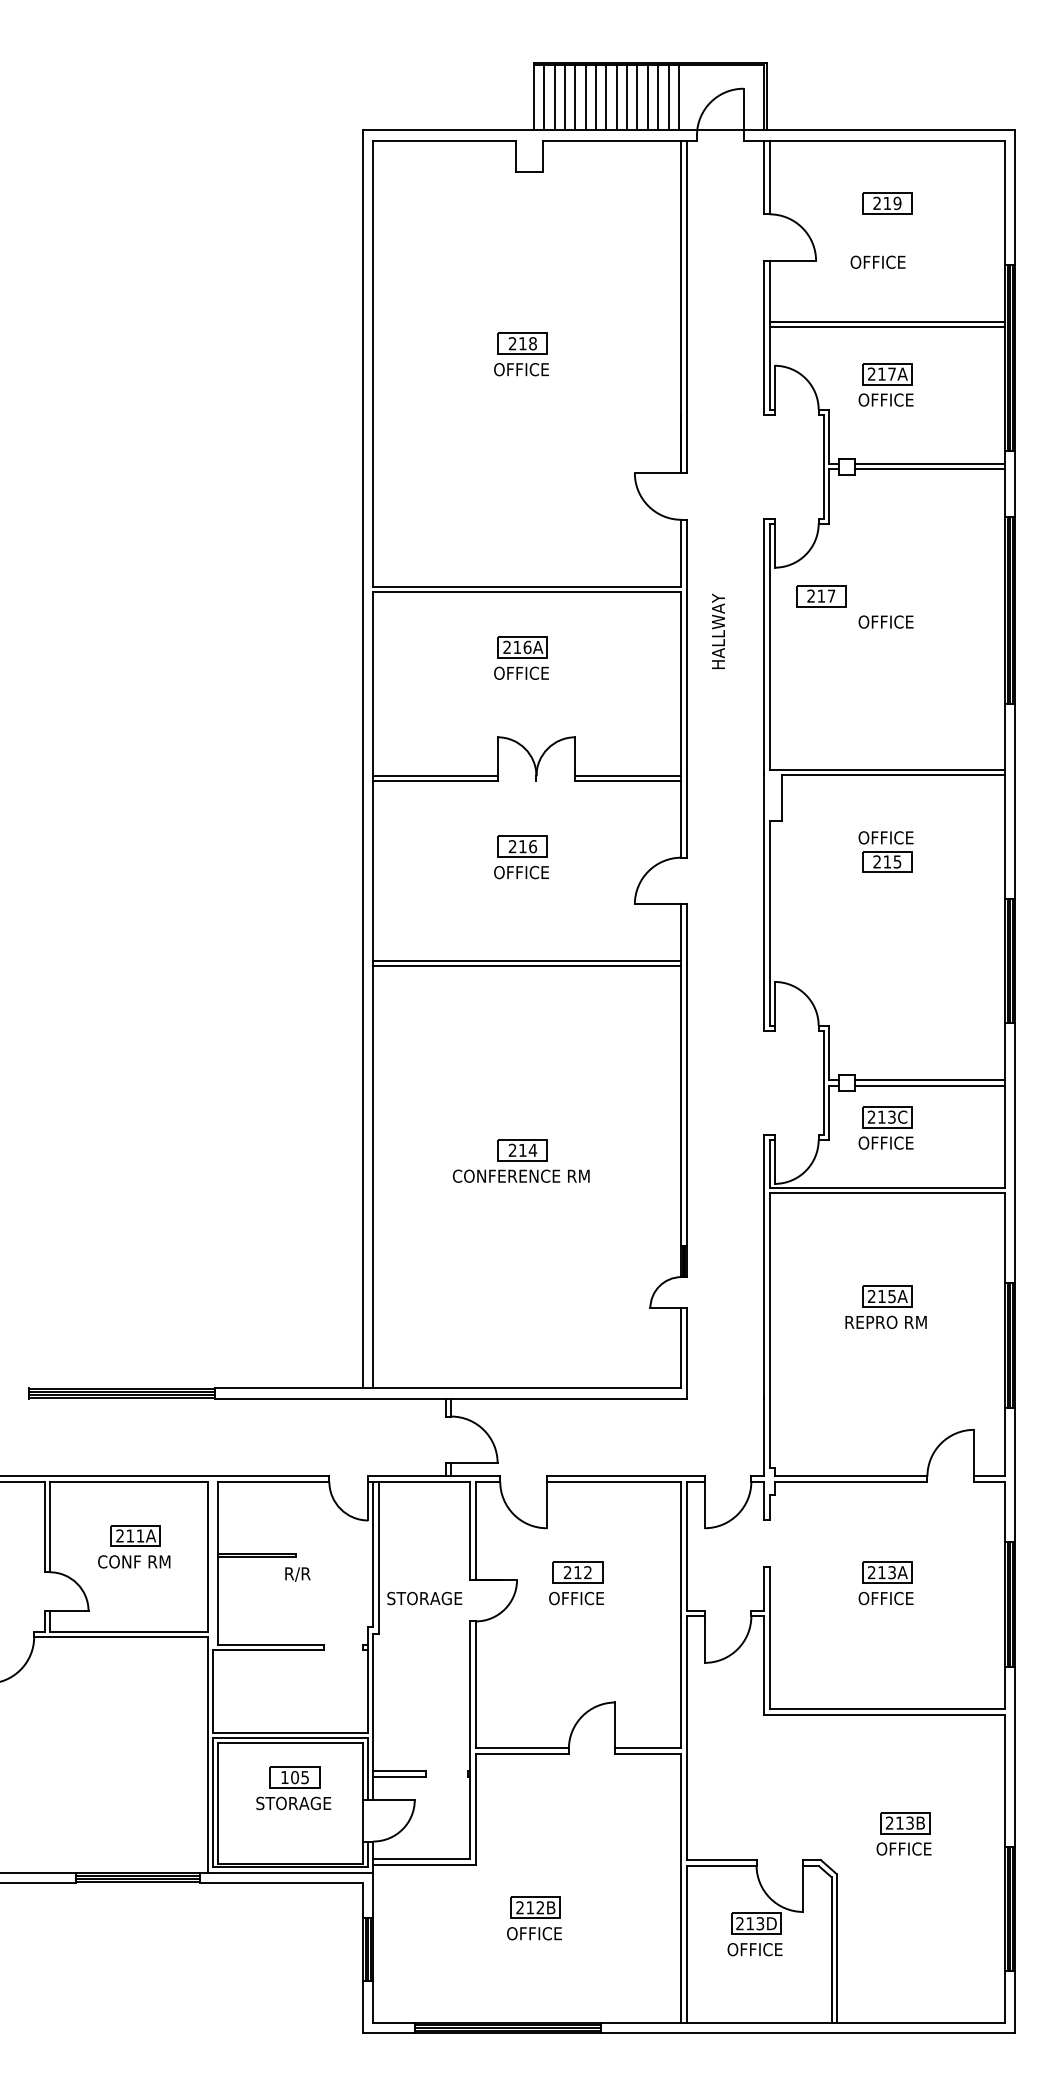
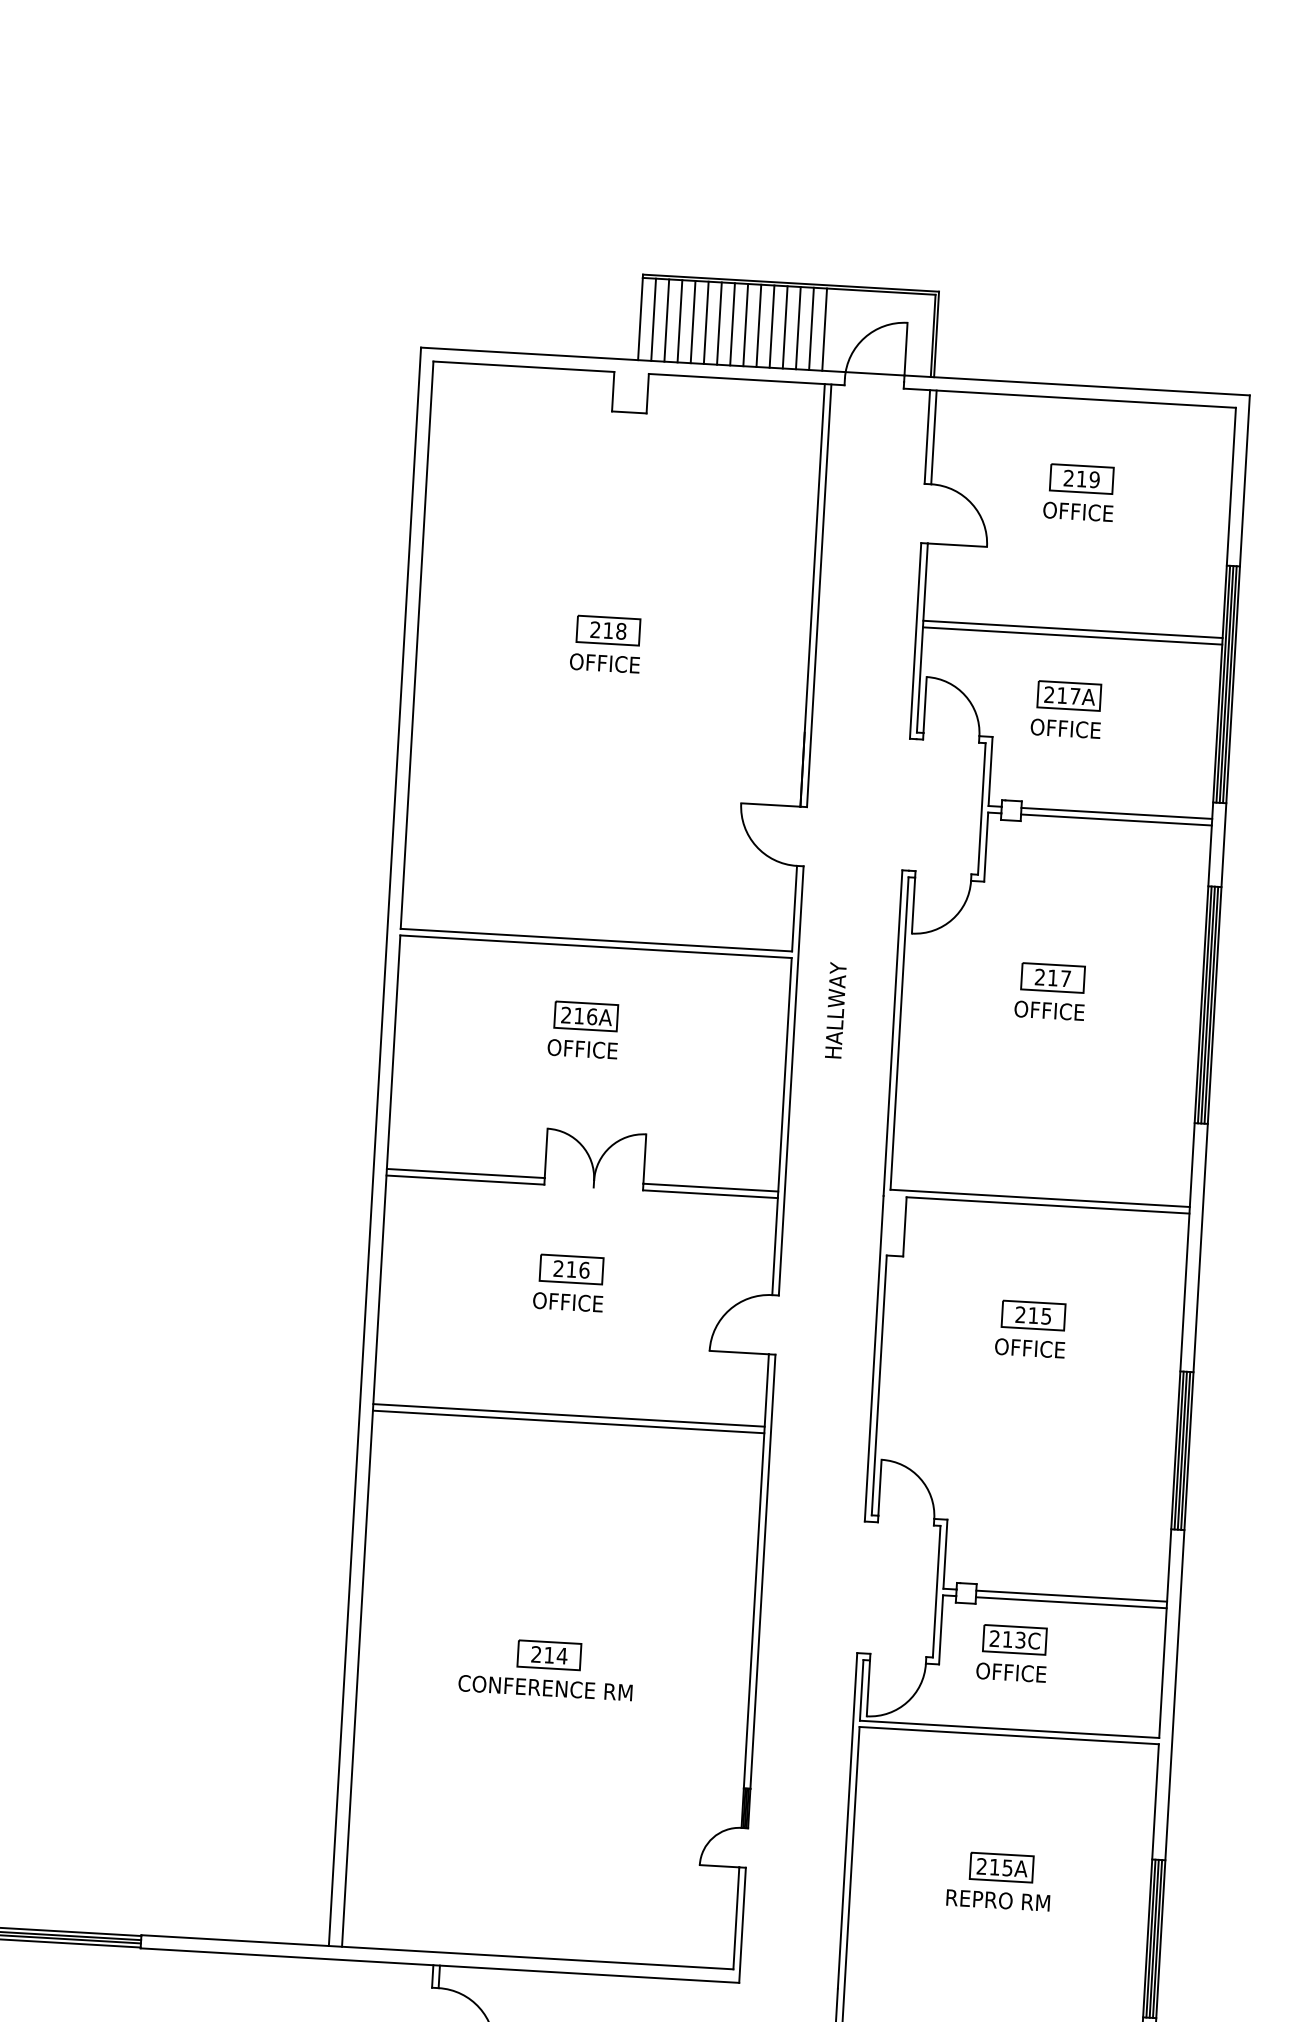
text: (877, 261) -> (1077, 510), moved
part: (821, 596) -> (1053, 978), moved
text: (885, 837) -> (1029, 1347), moved

